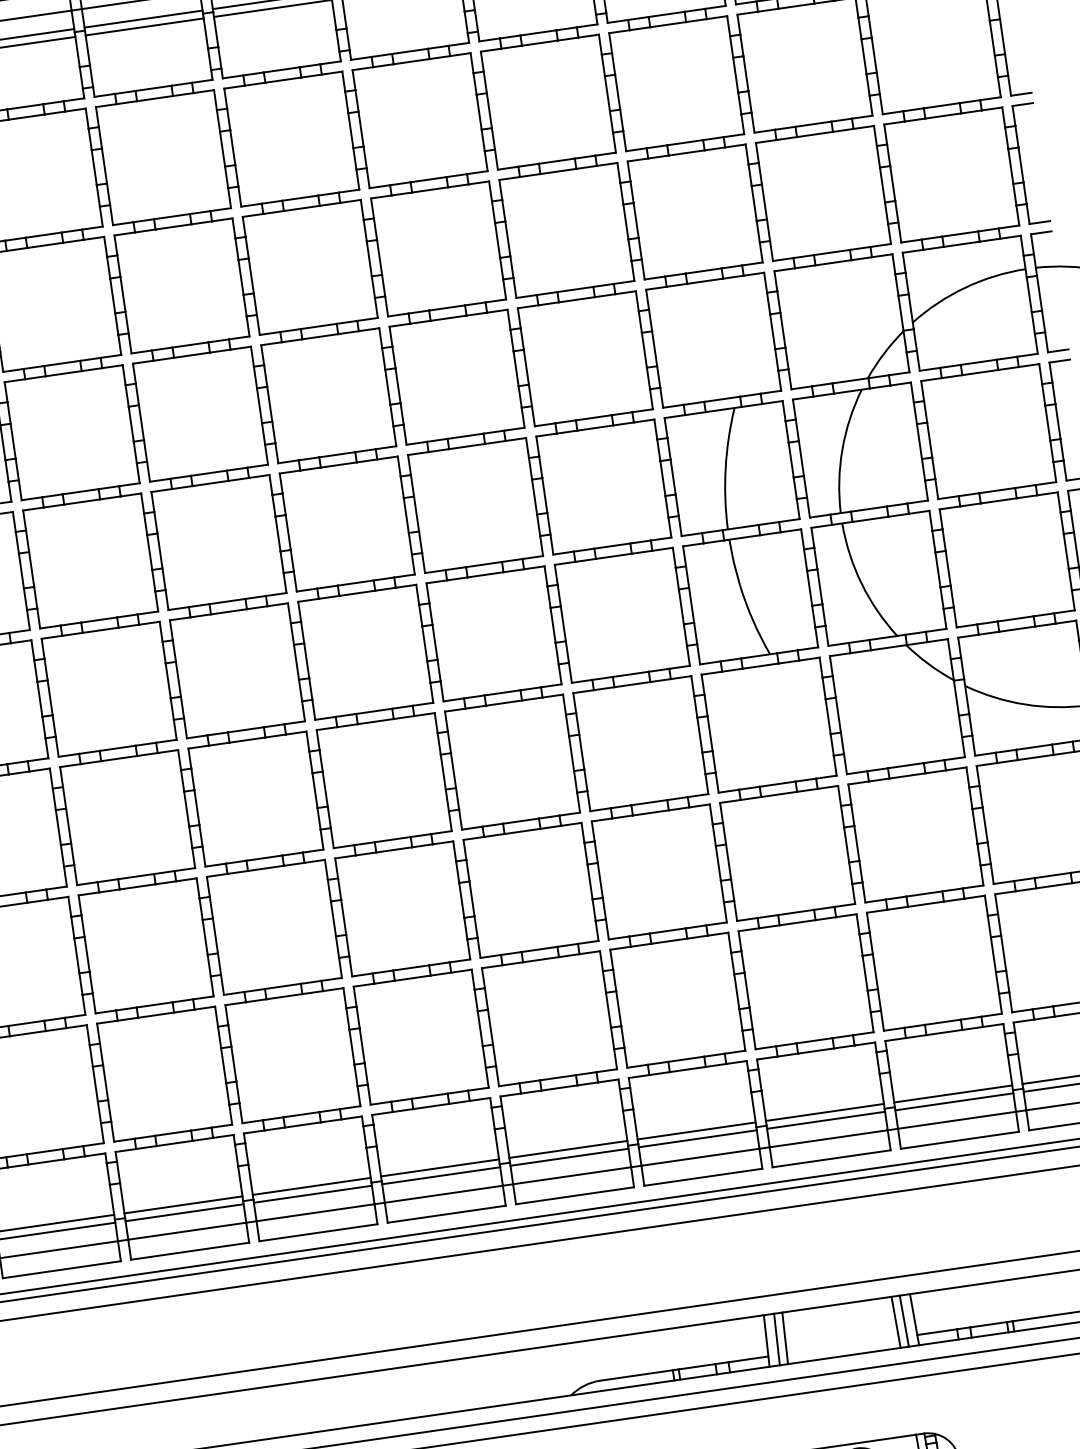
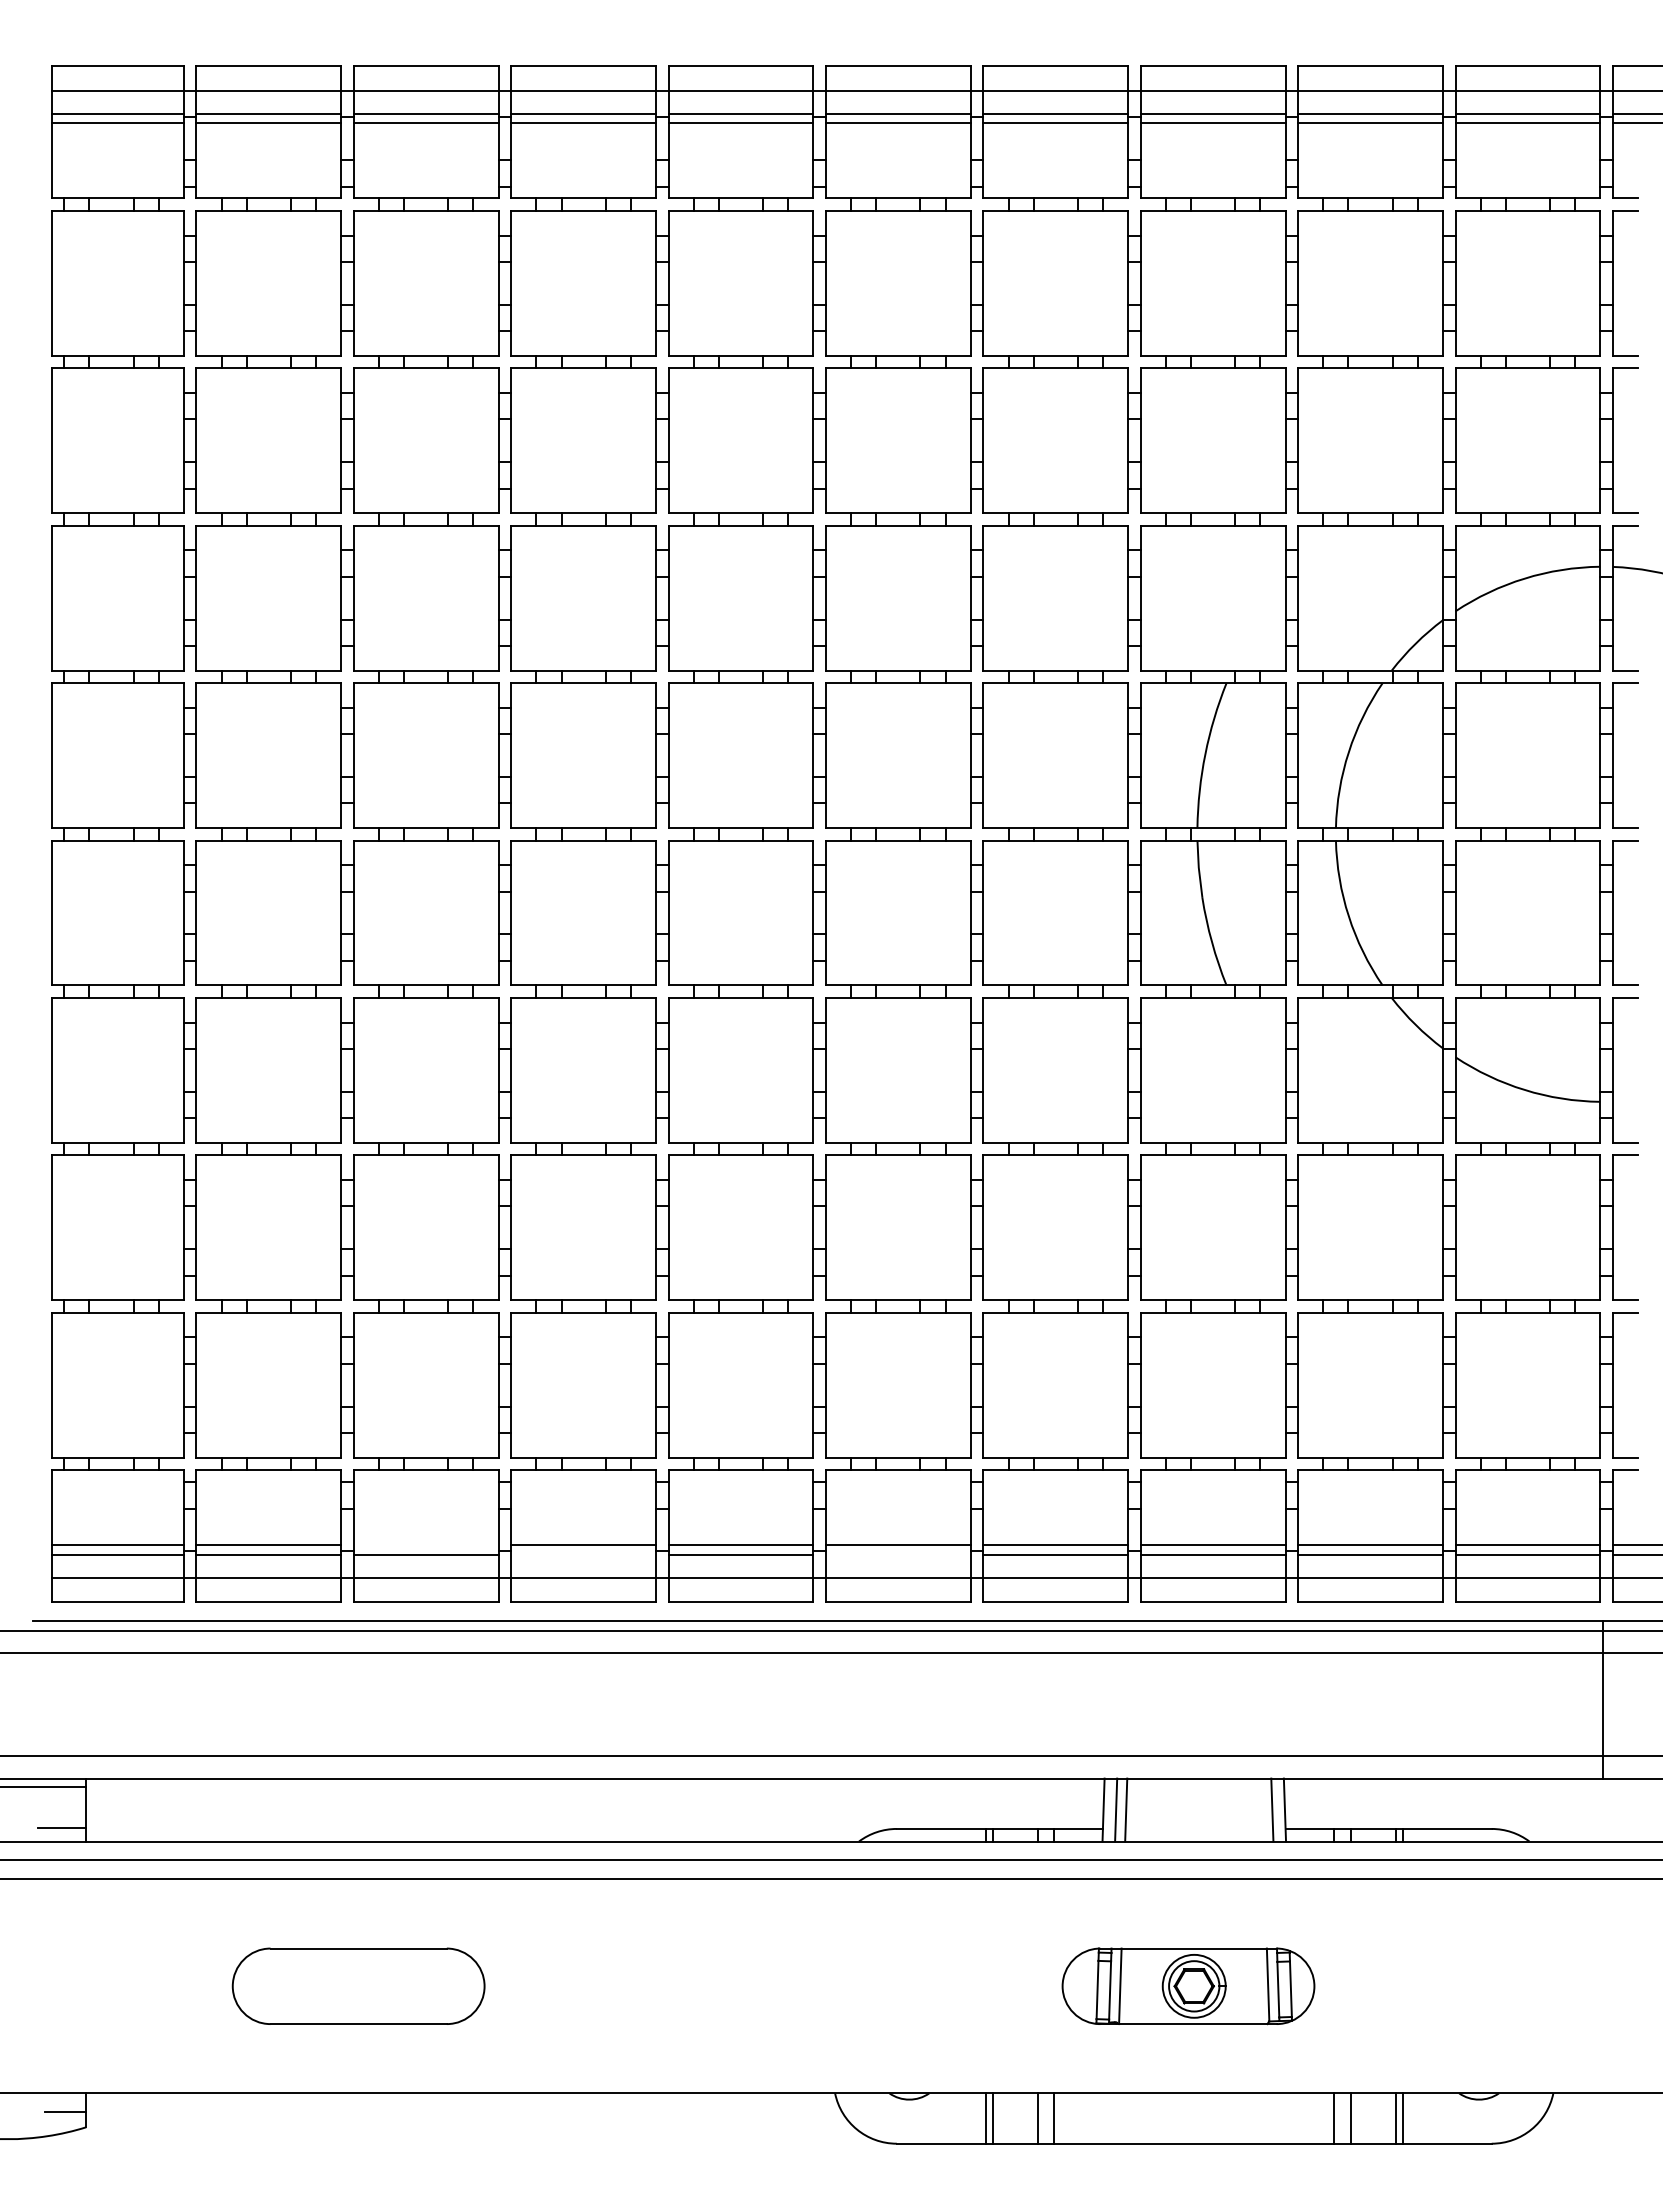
line: (568, 1157) -> (897, 1555), removed
line: (312, 1194) -> (583, 1555), removed
line: (182, 1204) -> (425, 1545), removed
line: (896, 1321) -> (1262, 1809), removed

